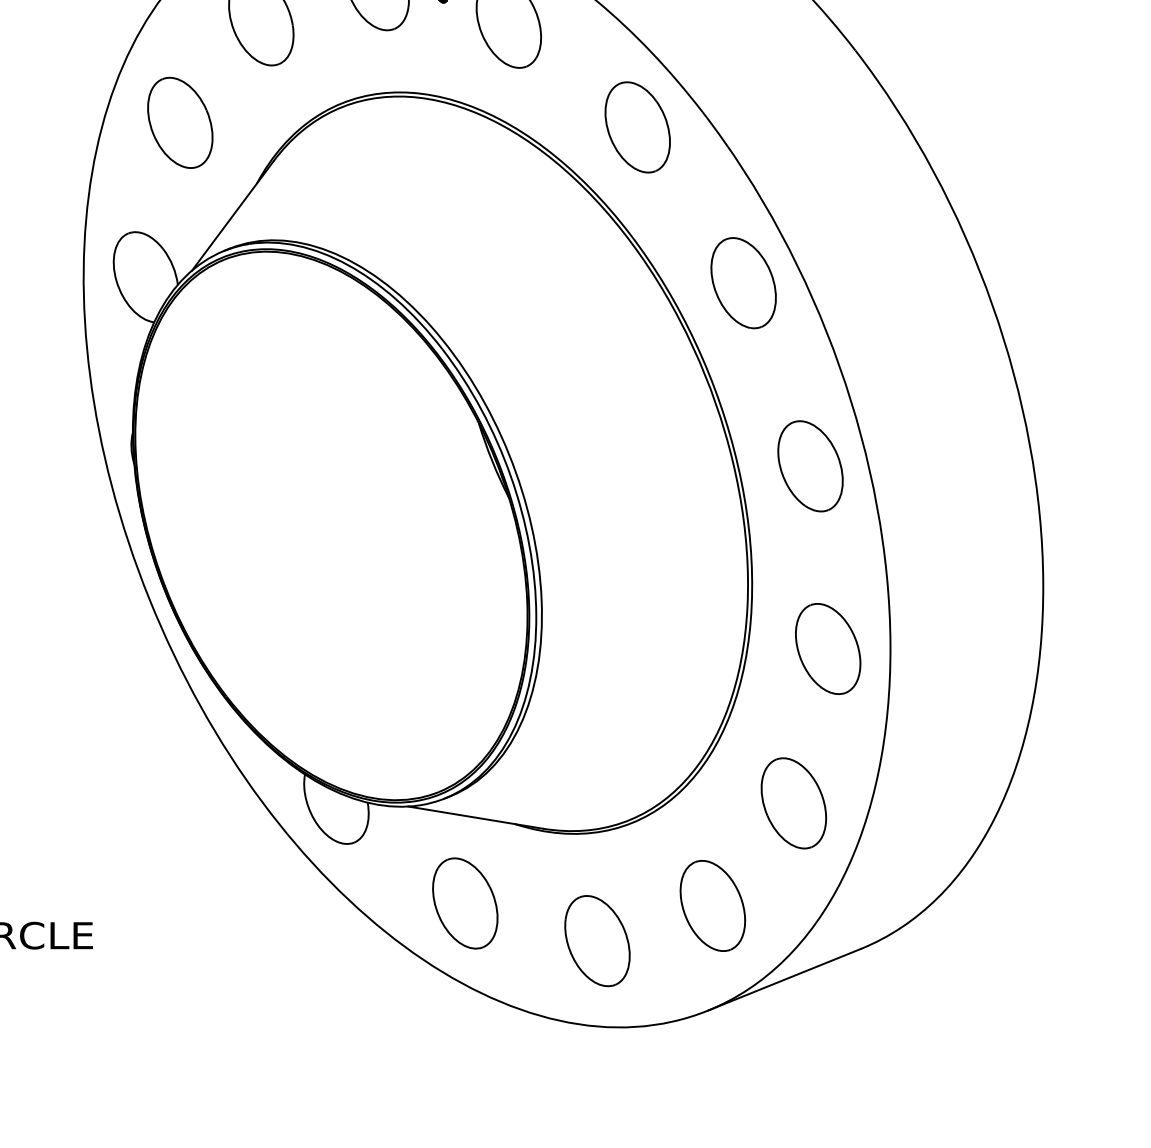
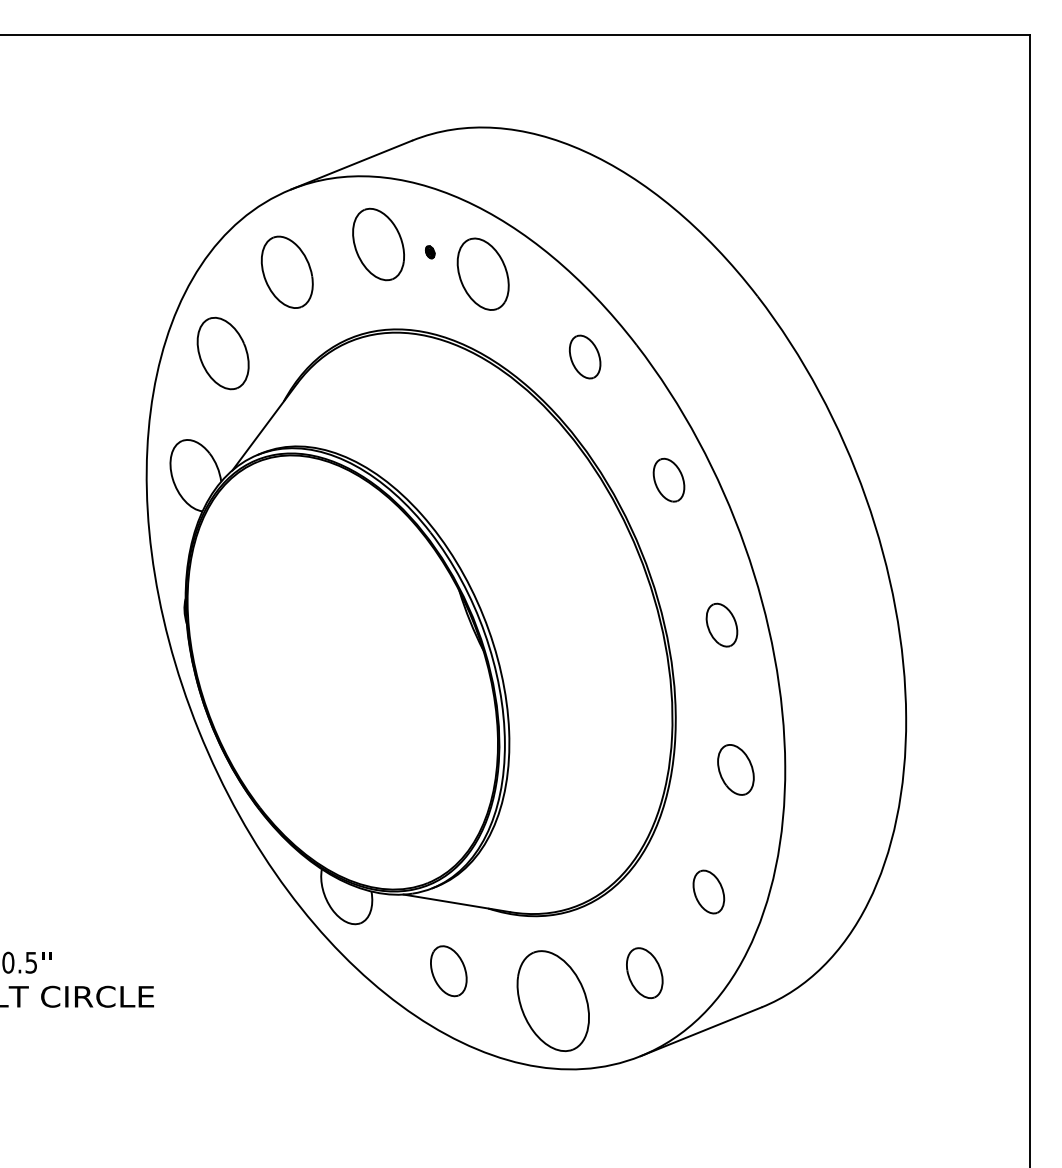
part: (636, 126) -> (584, 356), size x0.6
part: (742, 282) -> (668, 479), size x0.6
part: (809, 465) -> (721, 624), size x0.6
part: (827, 648) -> (735, 769), size x0.7
part: (793, 802) -> (708, 891), size x0.6
part: (465, 902) -> (448, 970), size x0.7
part: (712, 904) -> (644, 972), size x0.7
part: (597, 940) -> (553, 1000), size x1.4

